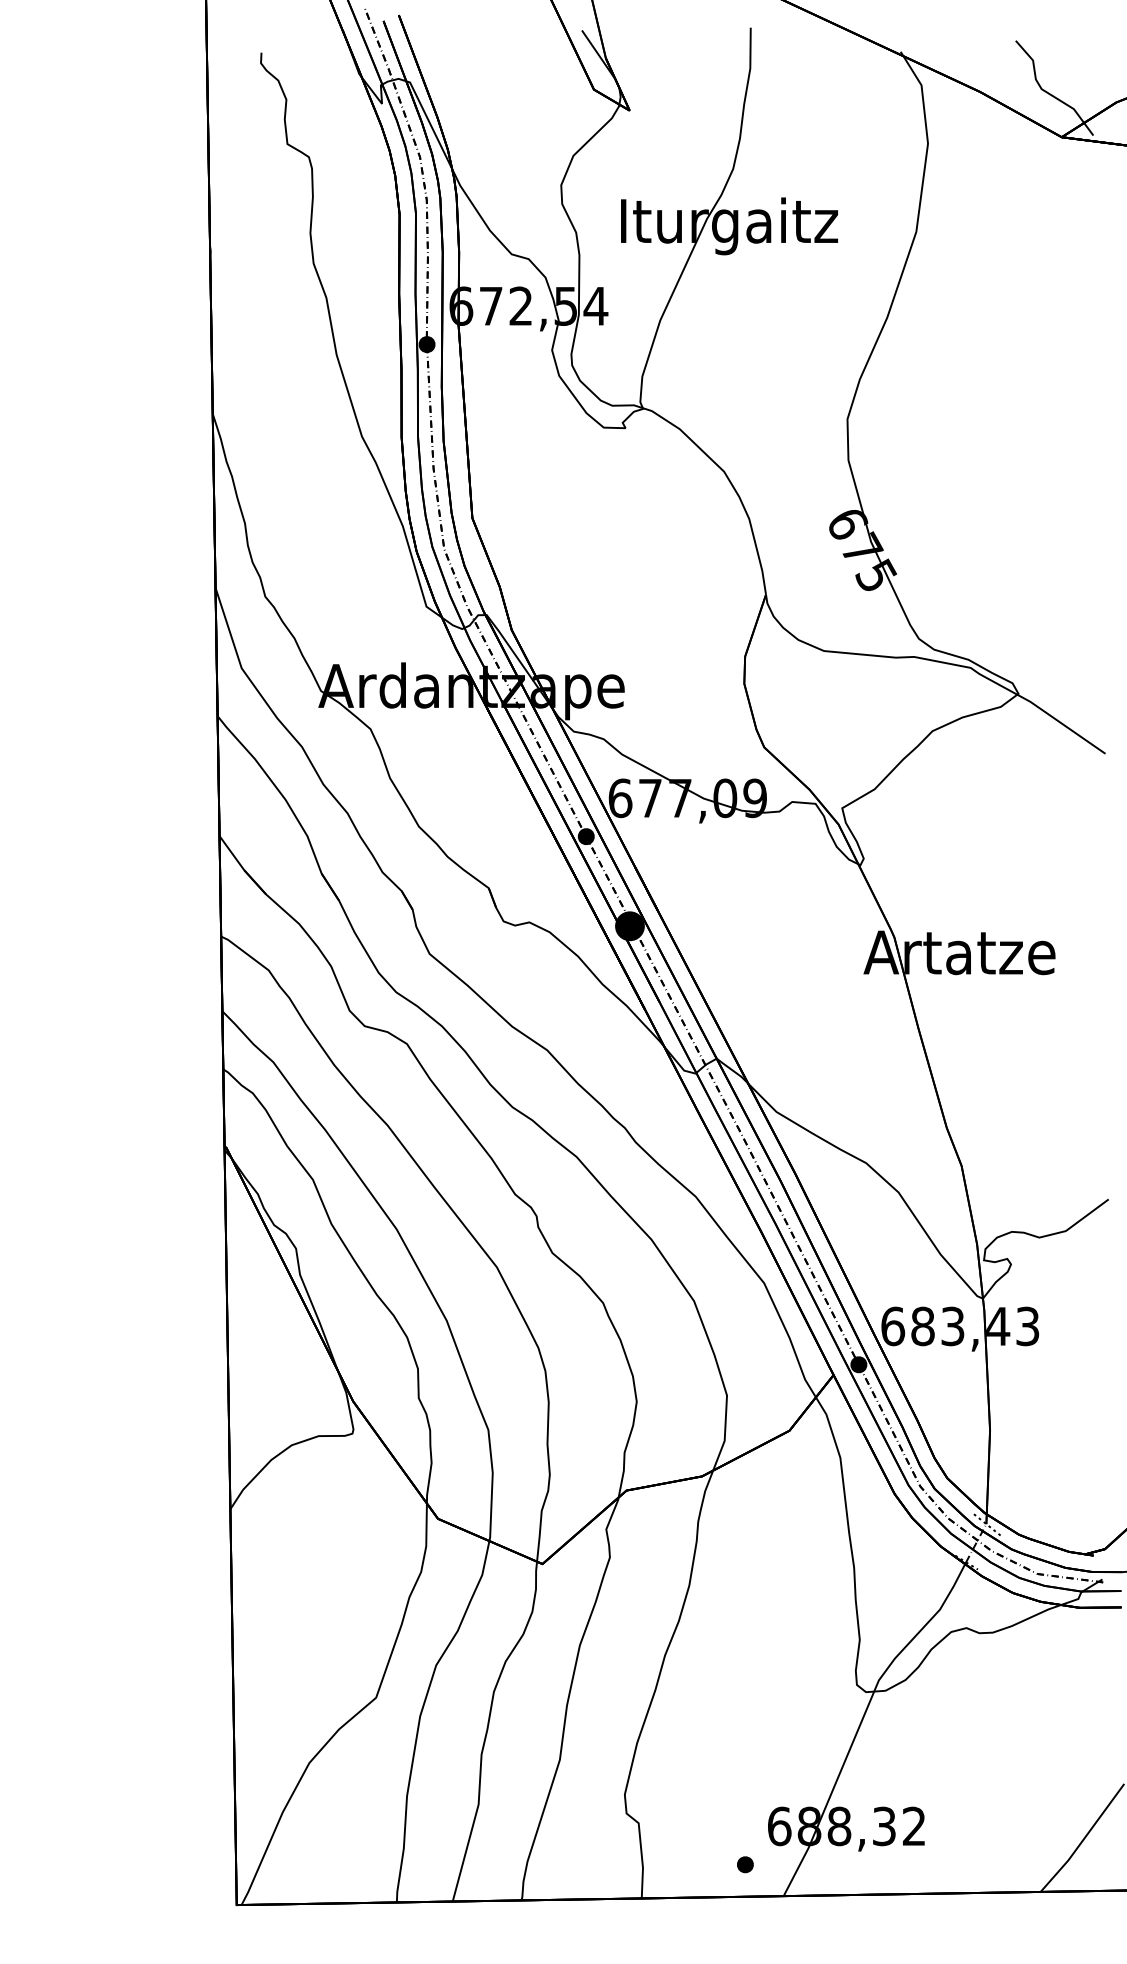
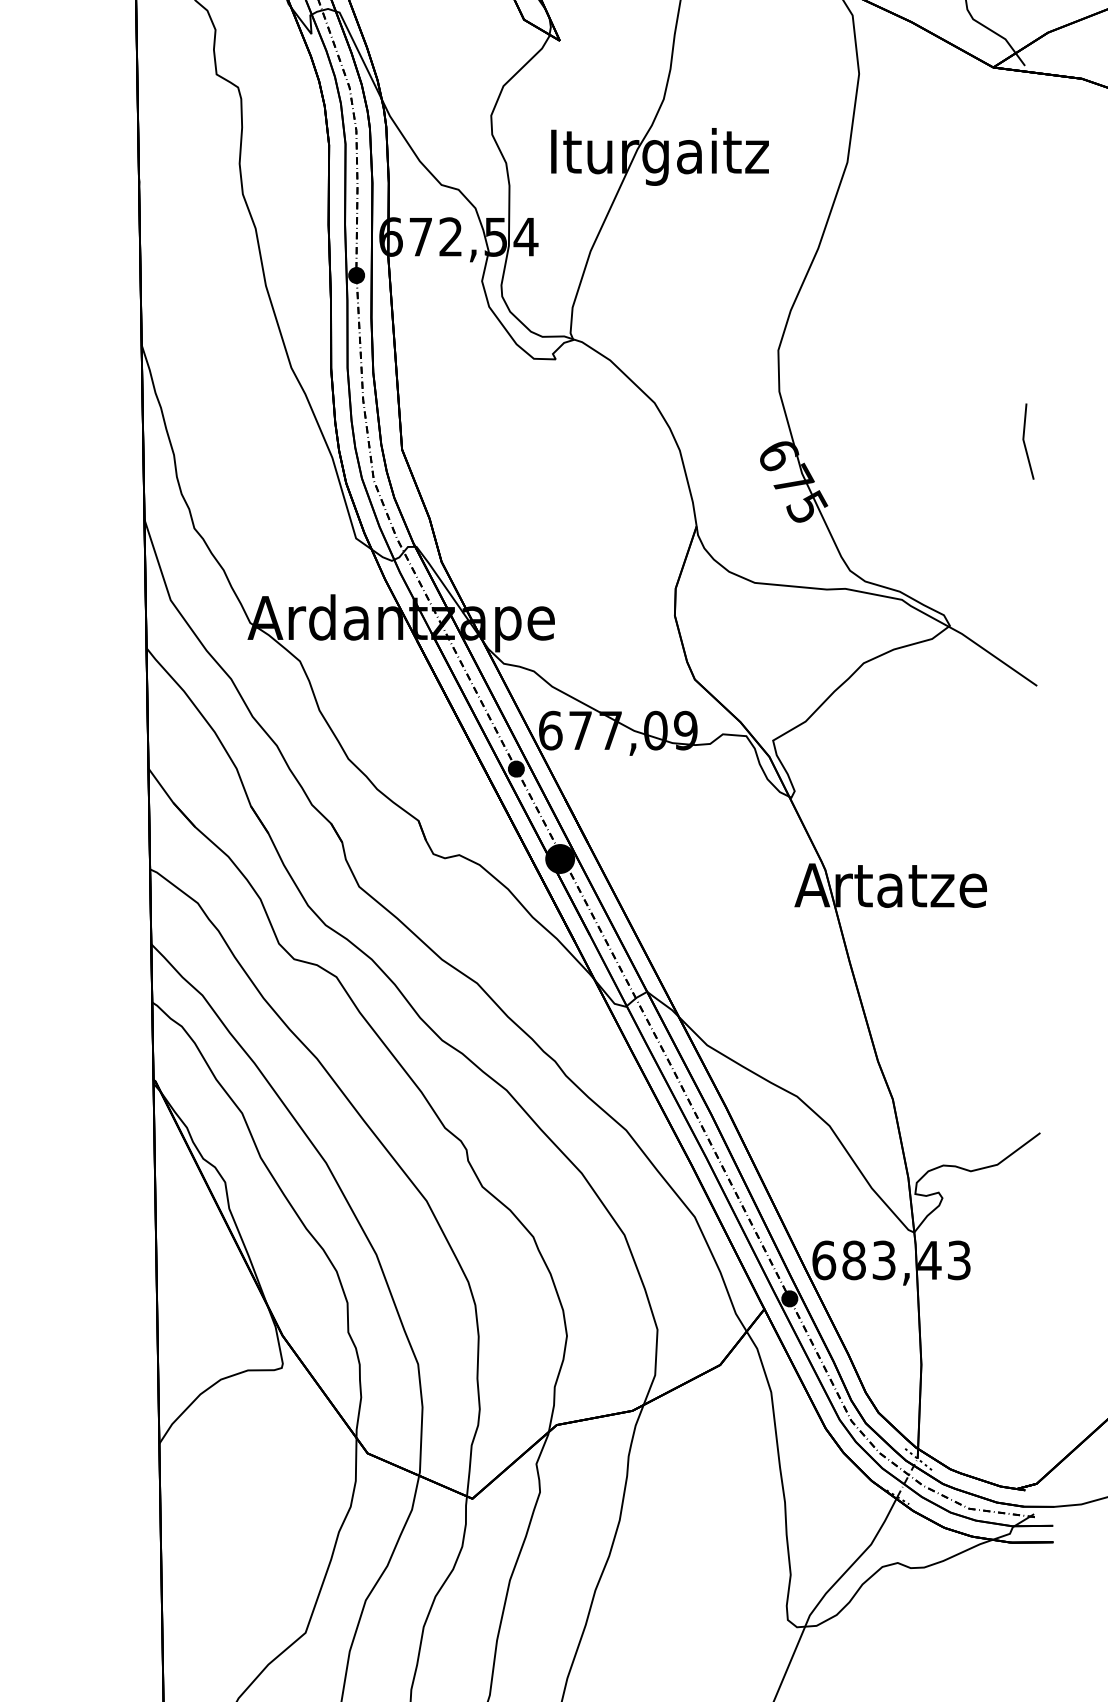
line: (1093, 510) -> (1025, 441), added

